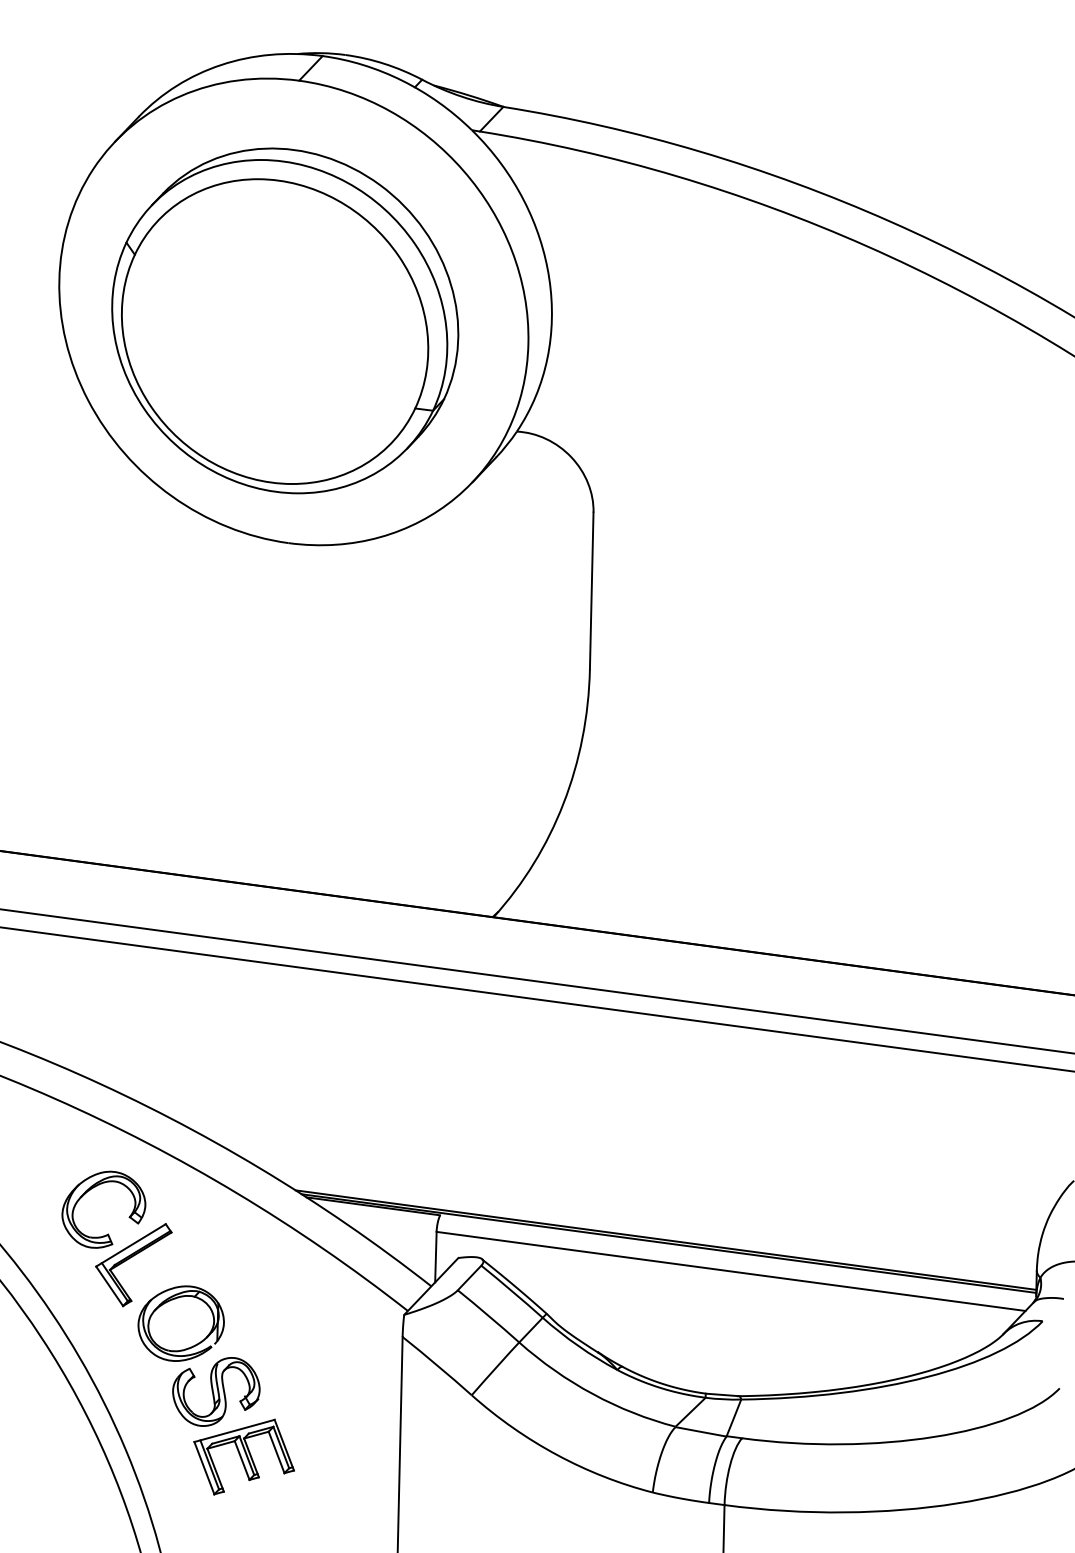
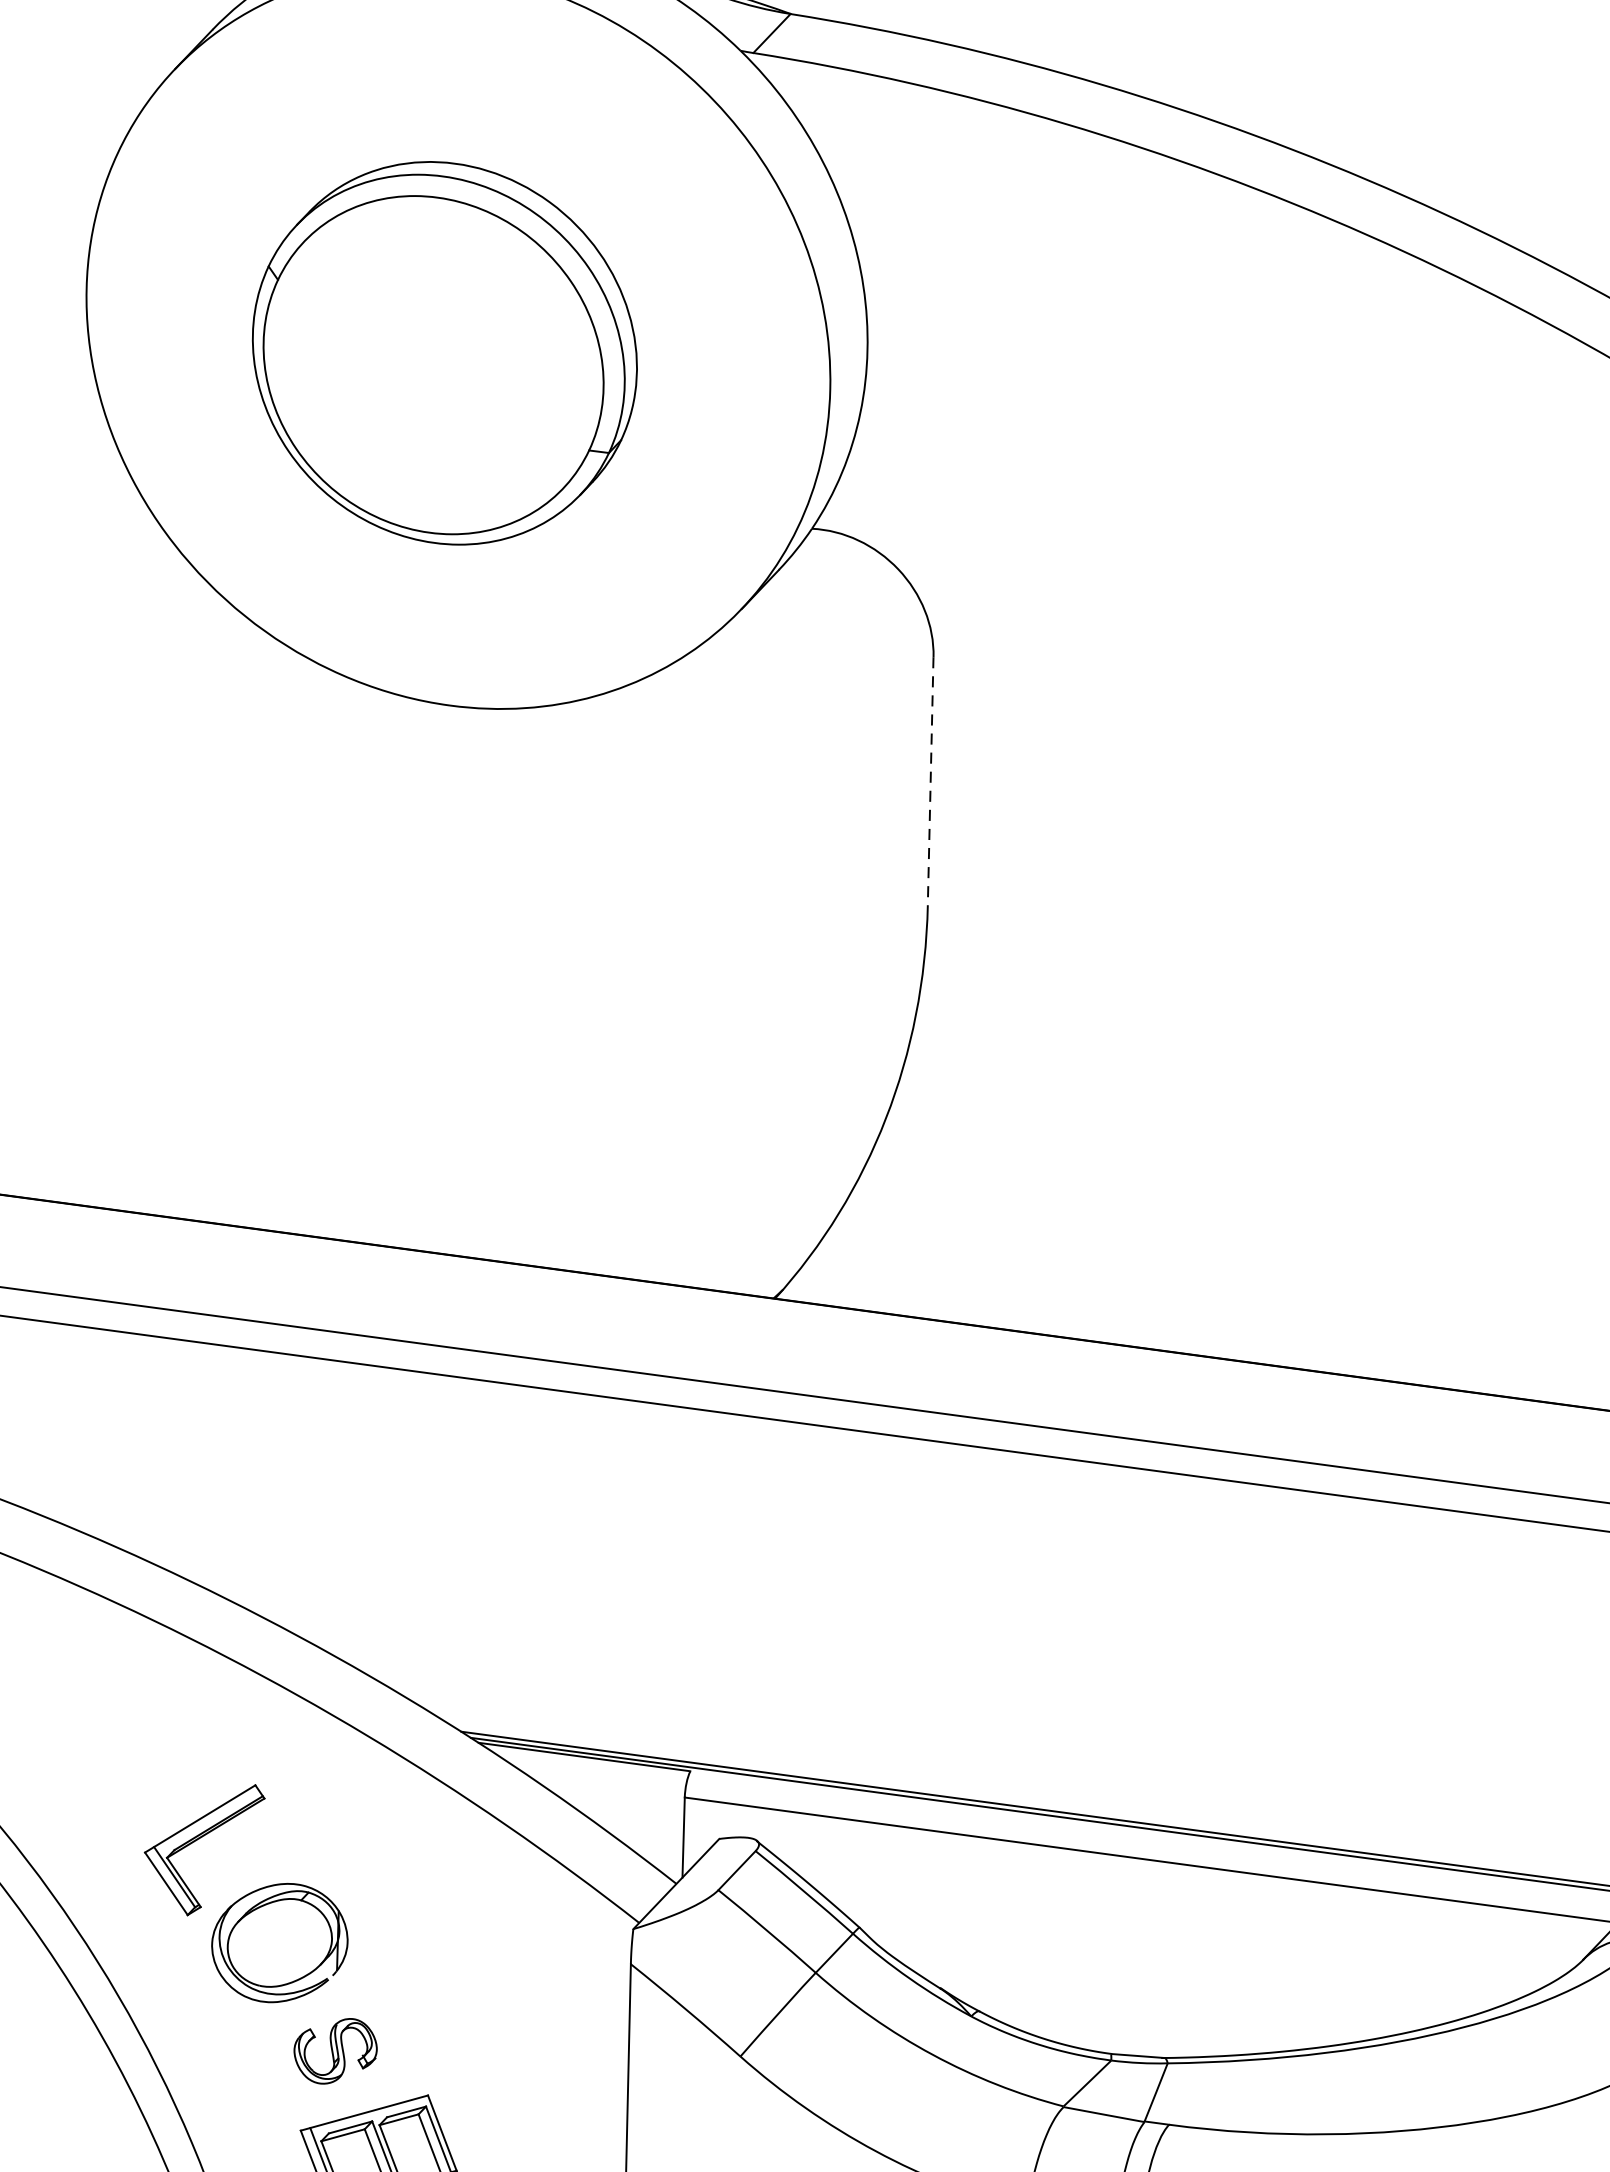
part: (285, 320) -> (445, 352), size x0.7
line: (591, 591) -> (930, 782), solid -> dashed
part: (89, 1191) -> (134, 1733), removed
part: (216, 1391) -> (335, 2050), size x0.6

